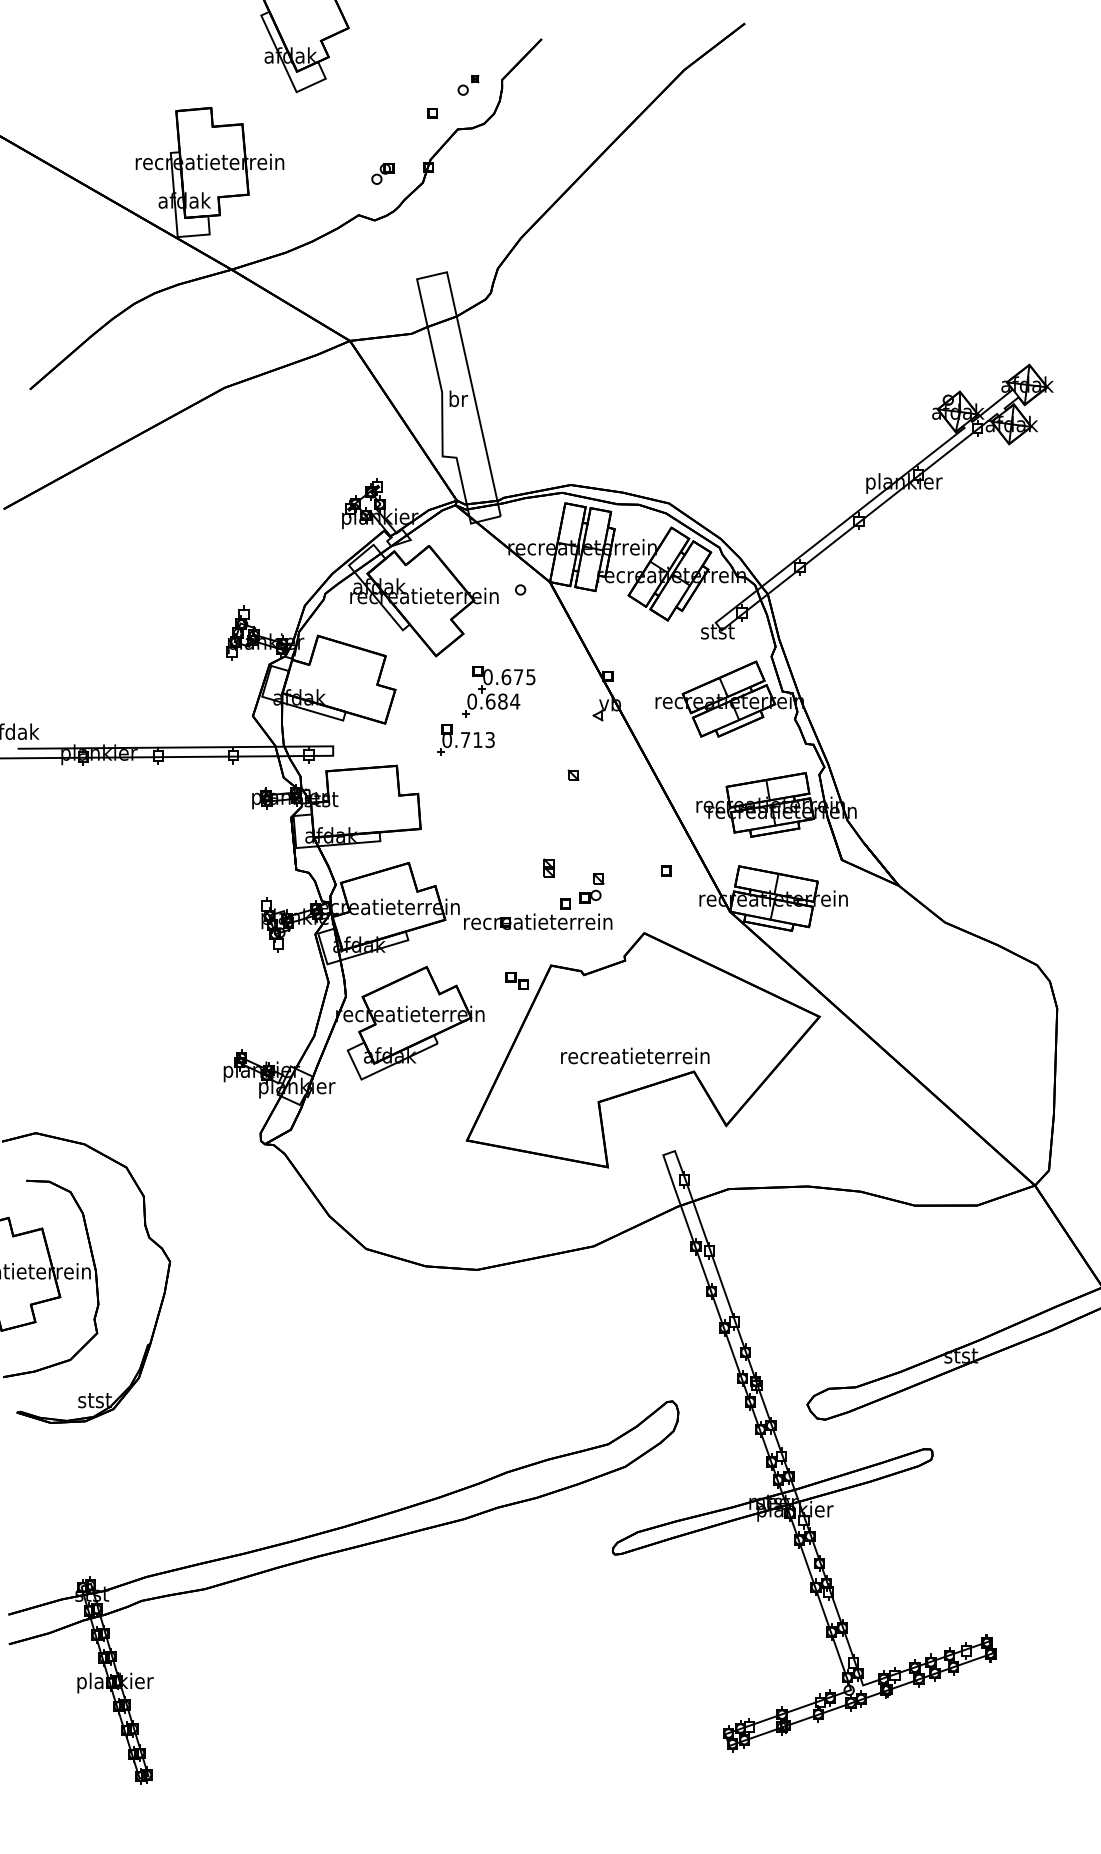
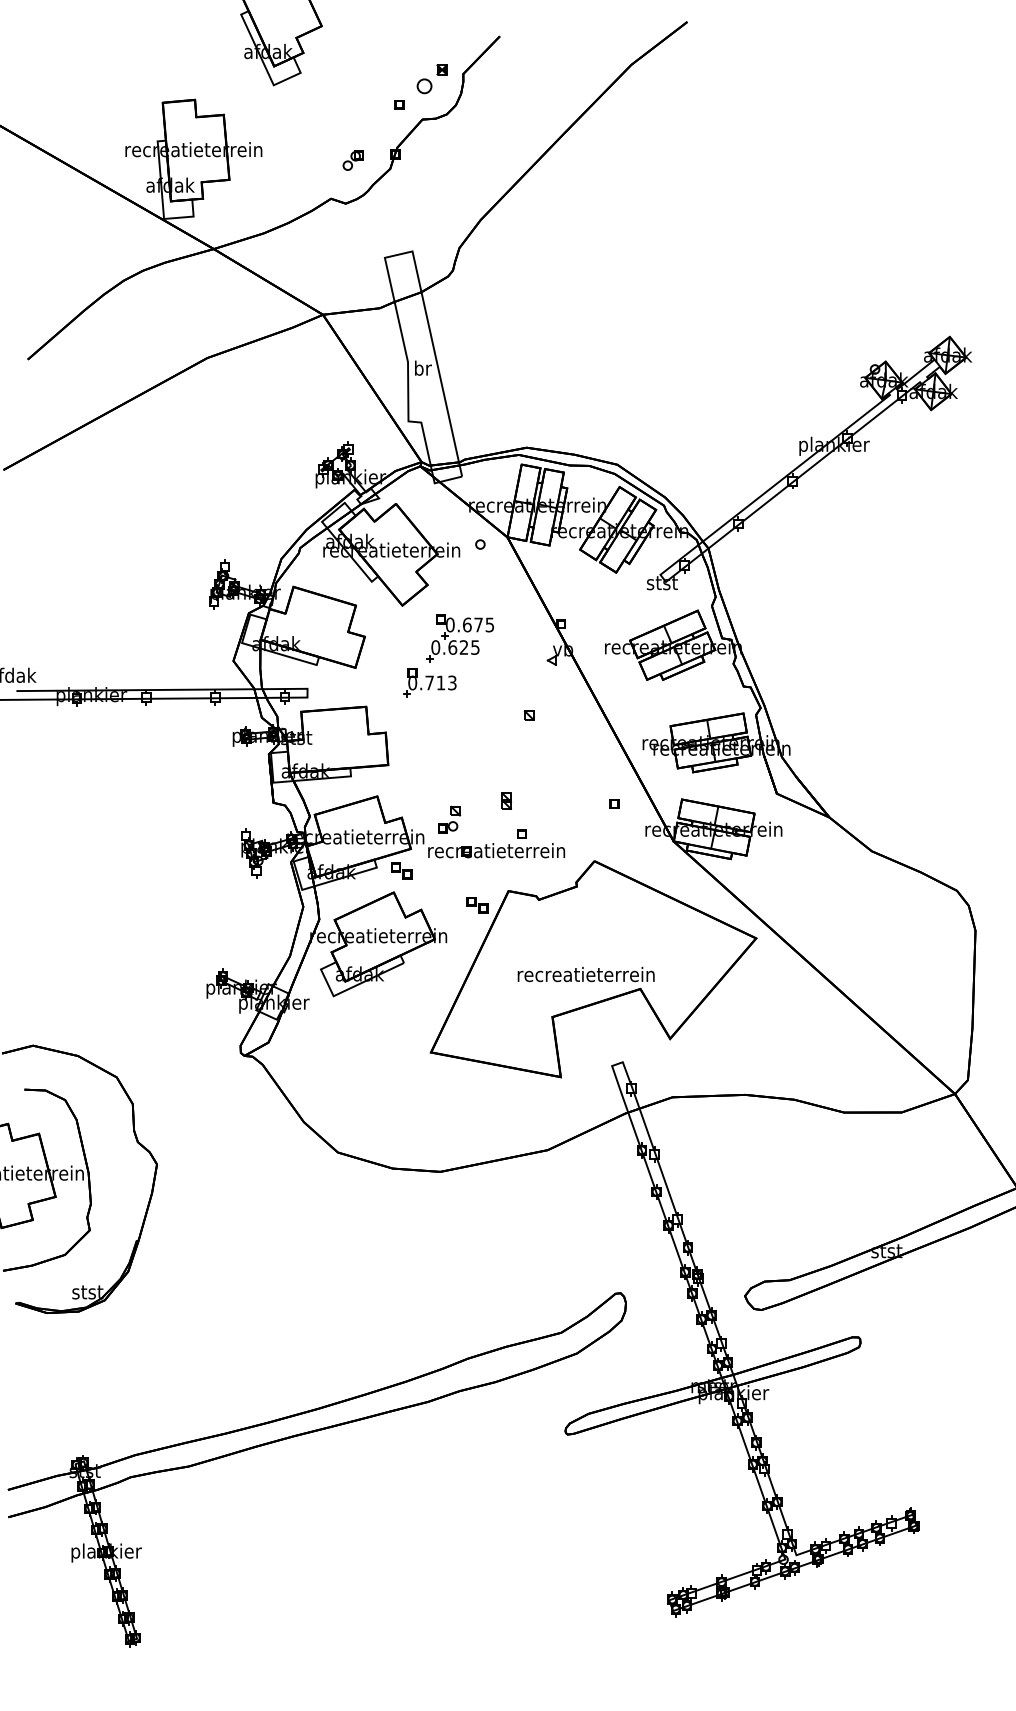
part: (468, 84) -> (432, 78), size x1.6
text: (509, 701) -> (470, 647), 0.684 -> 0.625
part: (591, 888) -> (448, 819), moved
part: (434, 943) -> (400, 870), added

